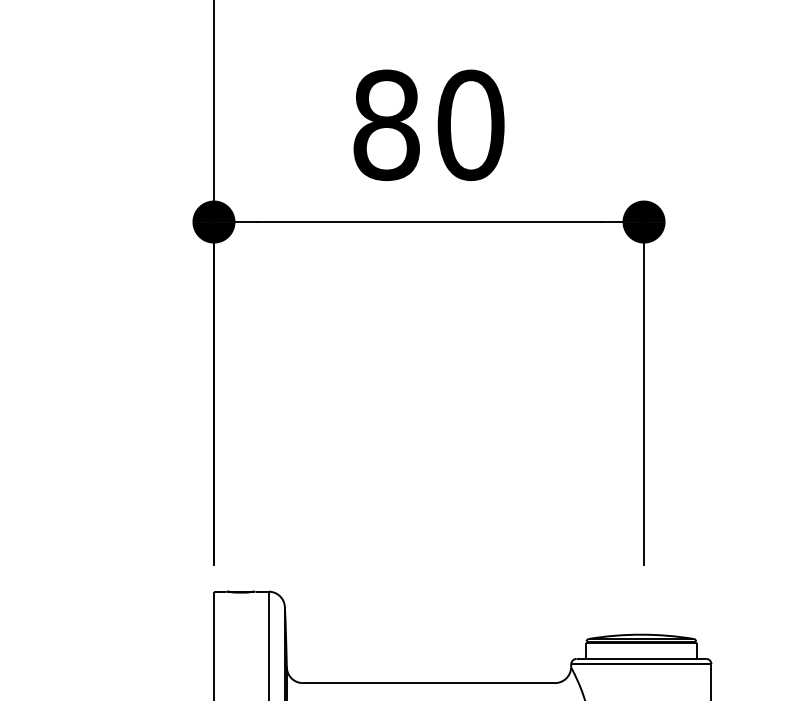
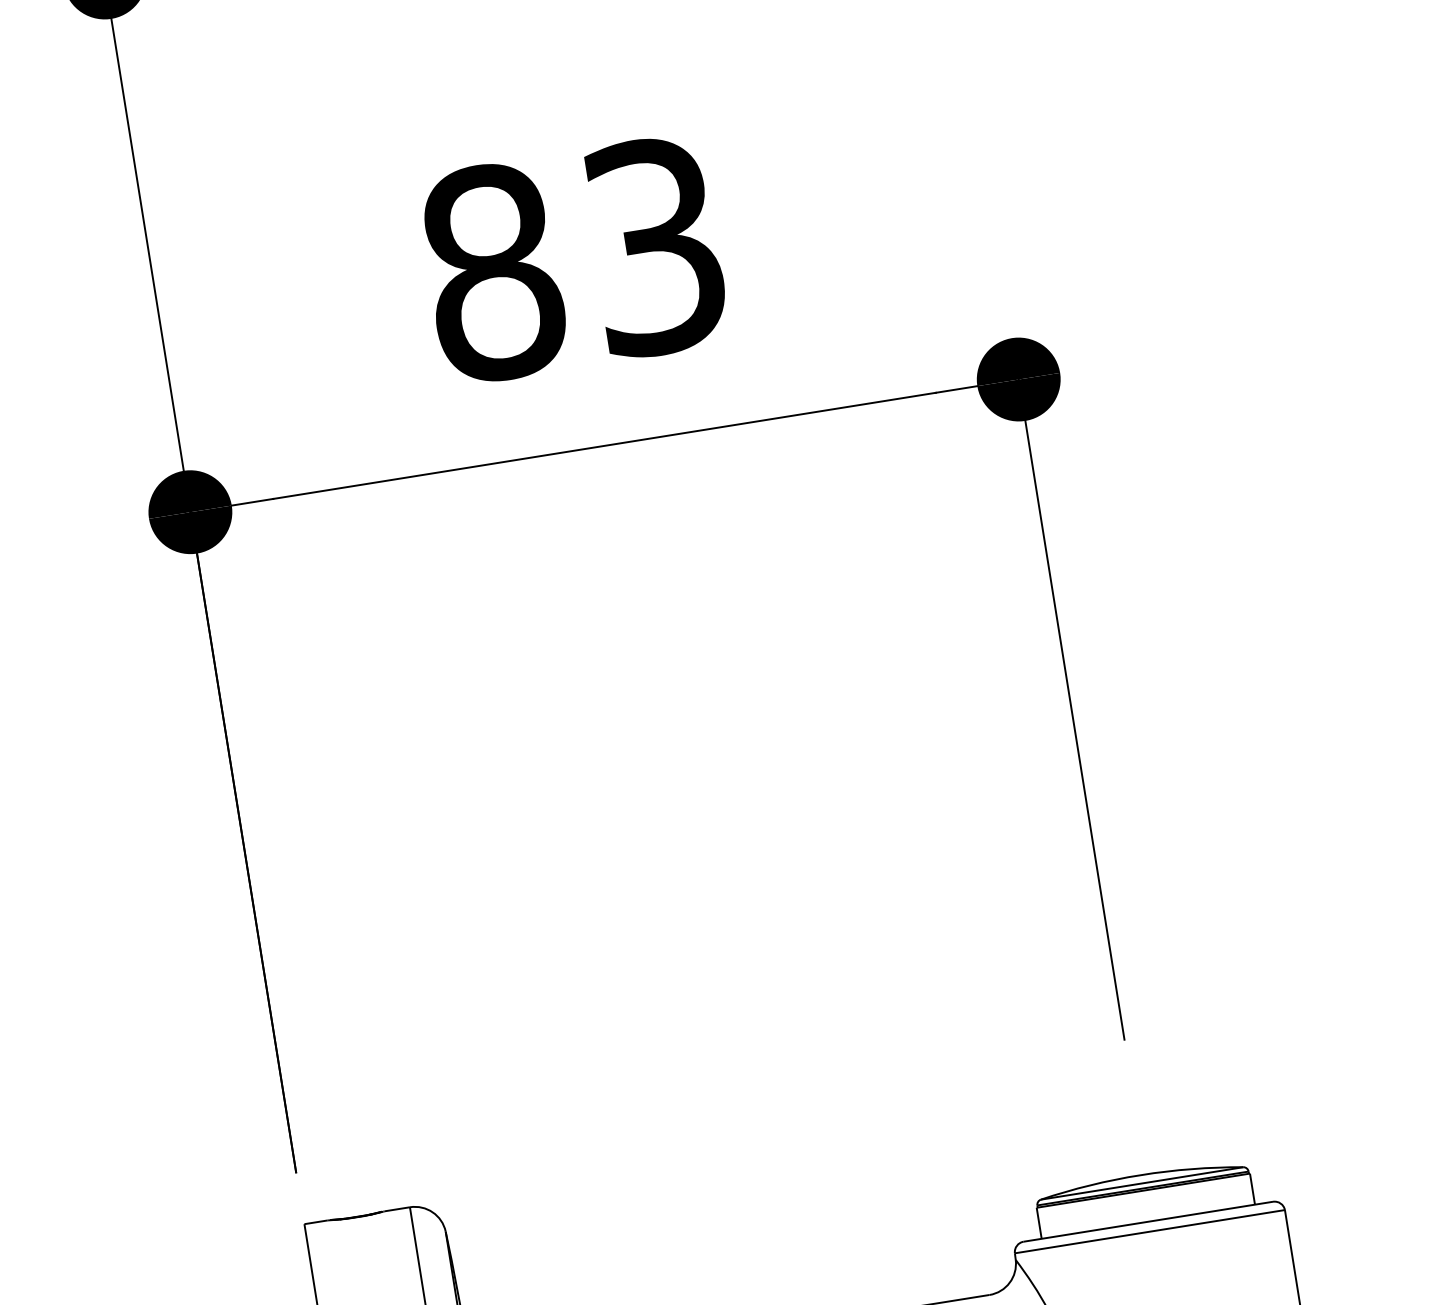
text: (470, 125) -> (654, 247), 80 -> 83

